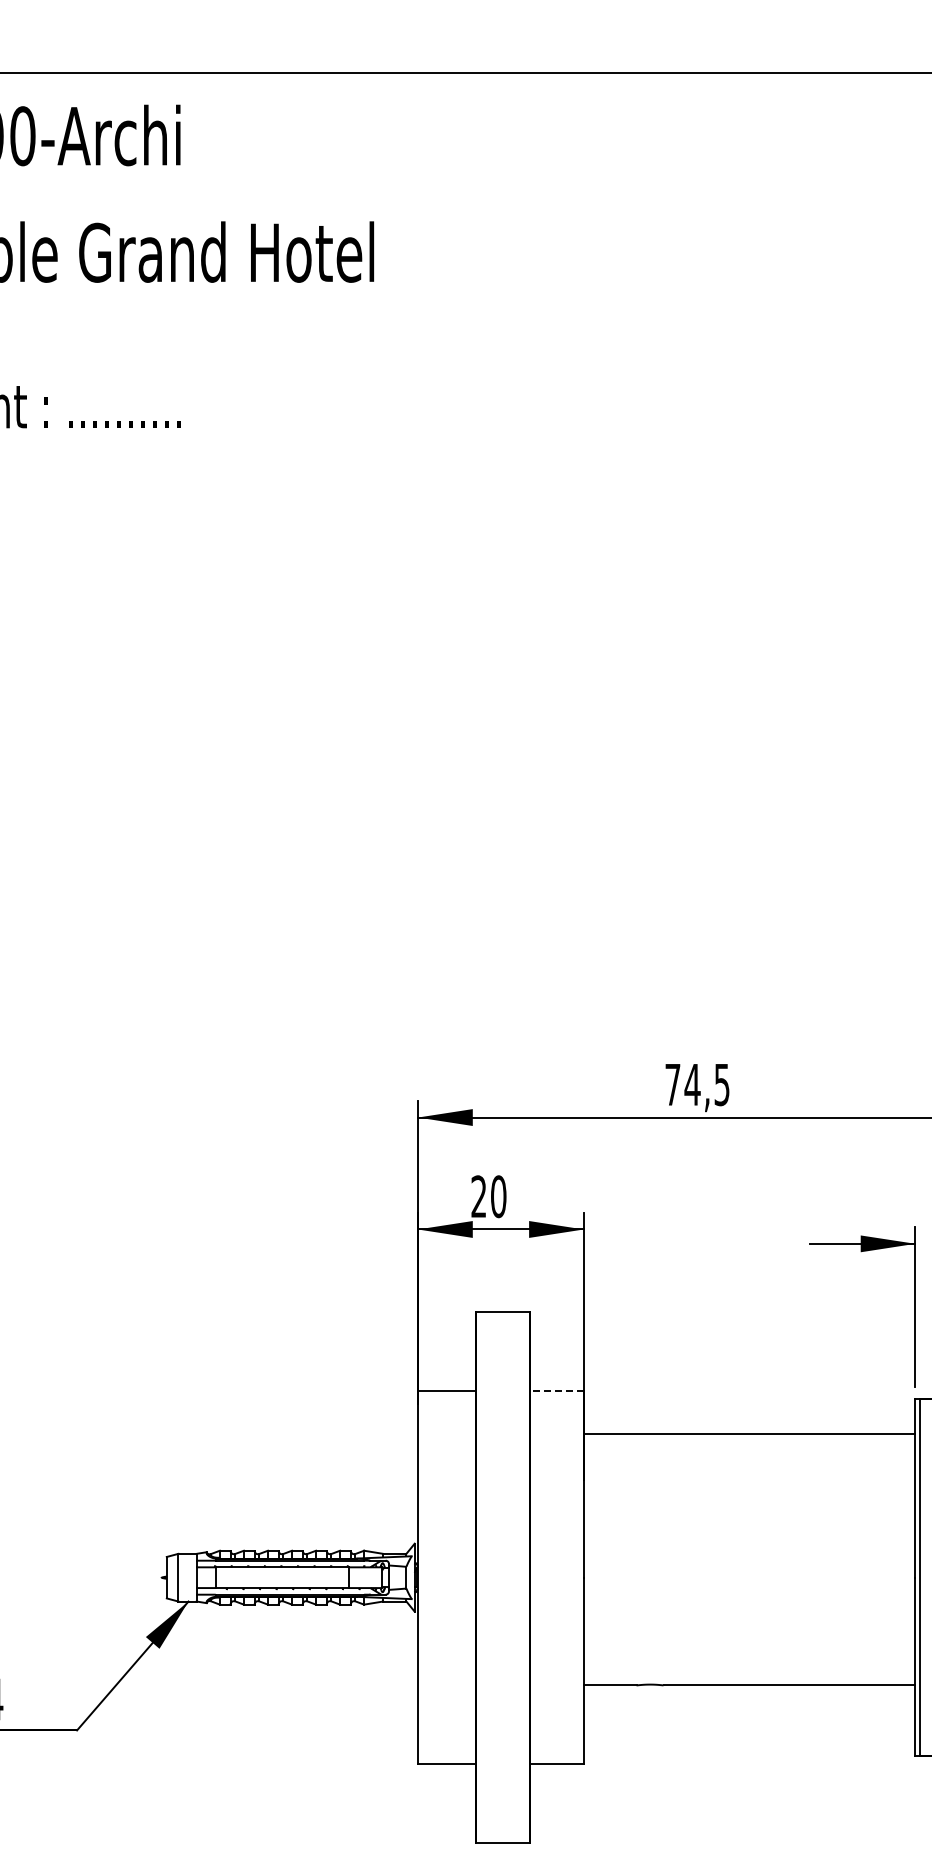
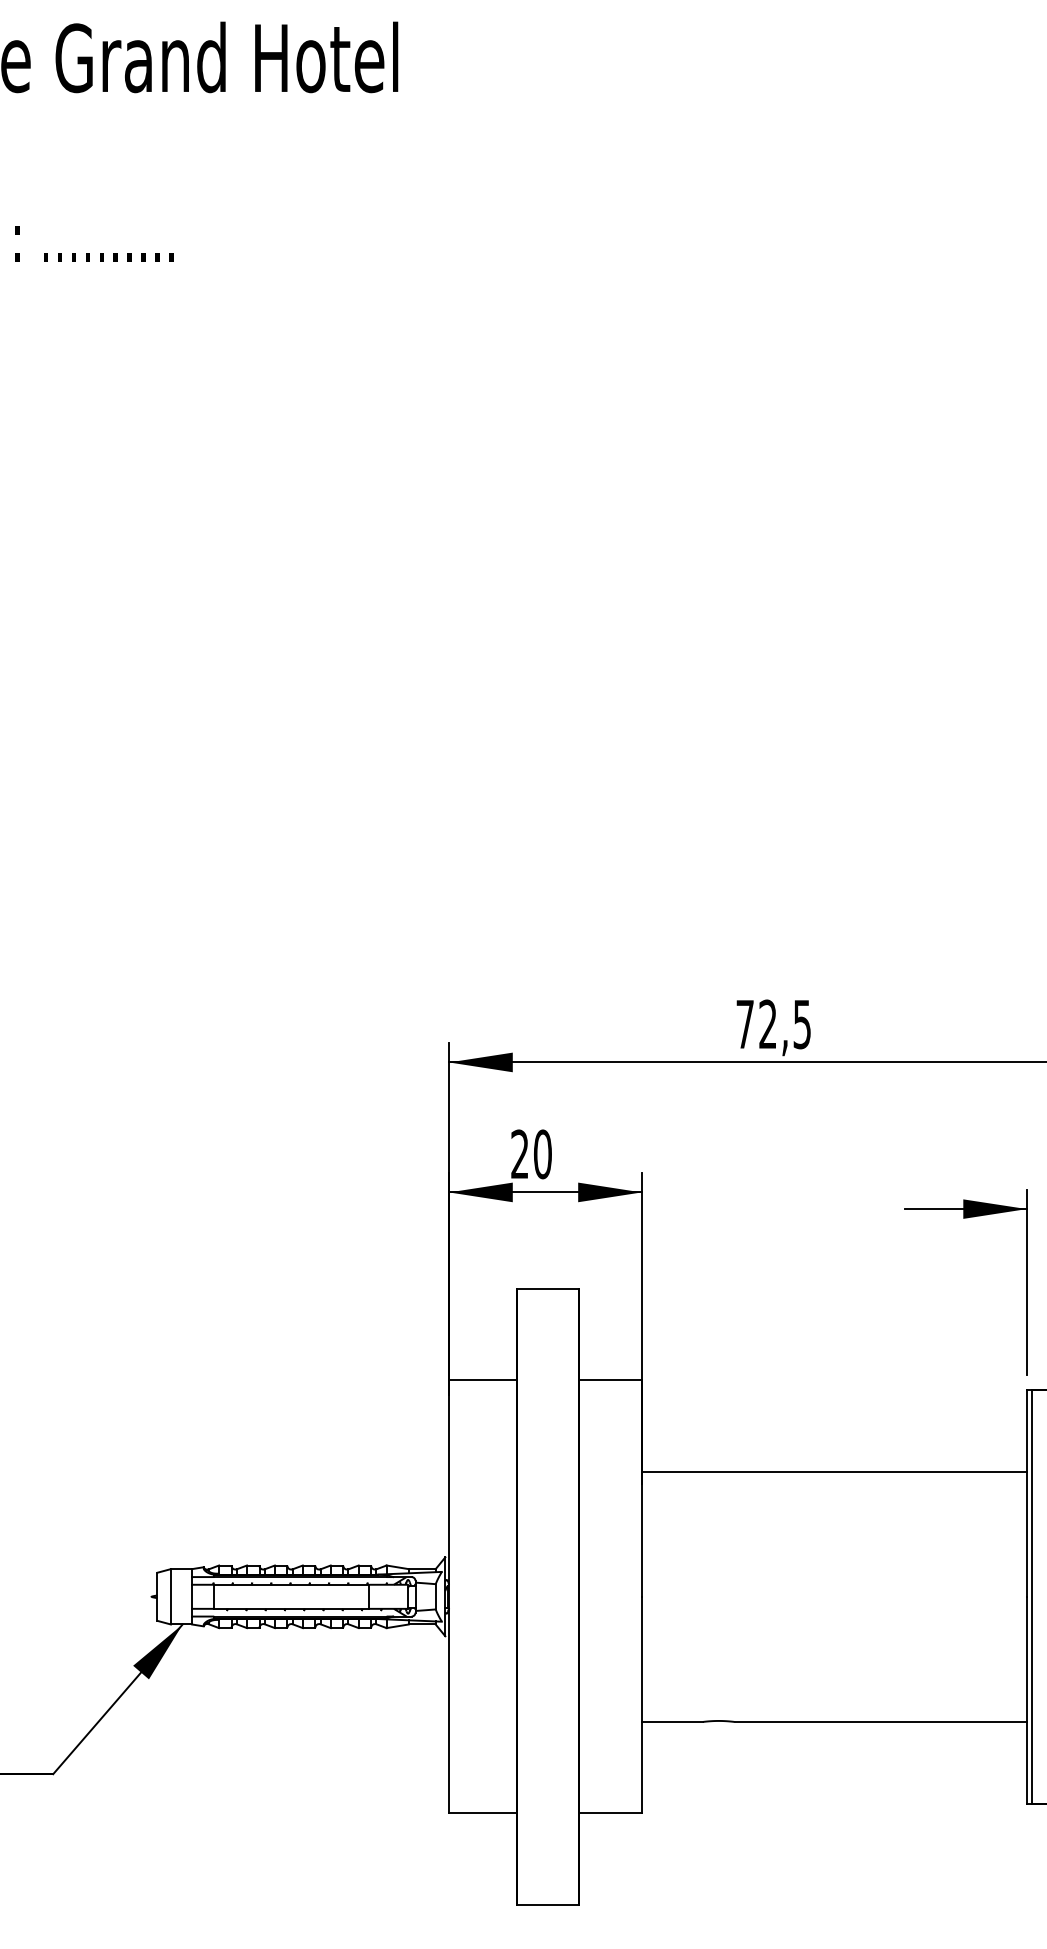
text: (692, 1084) -> (767, 1024), 74,5 -> 72,5
line: (556, 1391) -> (609, 1380), dashed -> solid
line: (749, 1433) -> (834, 1471), moved

